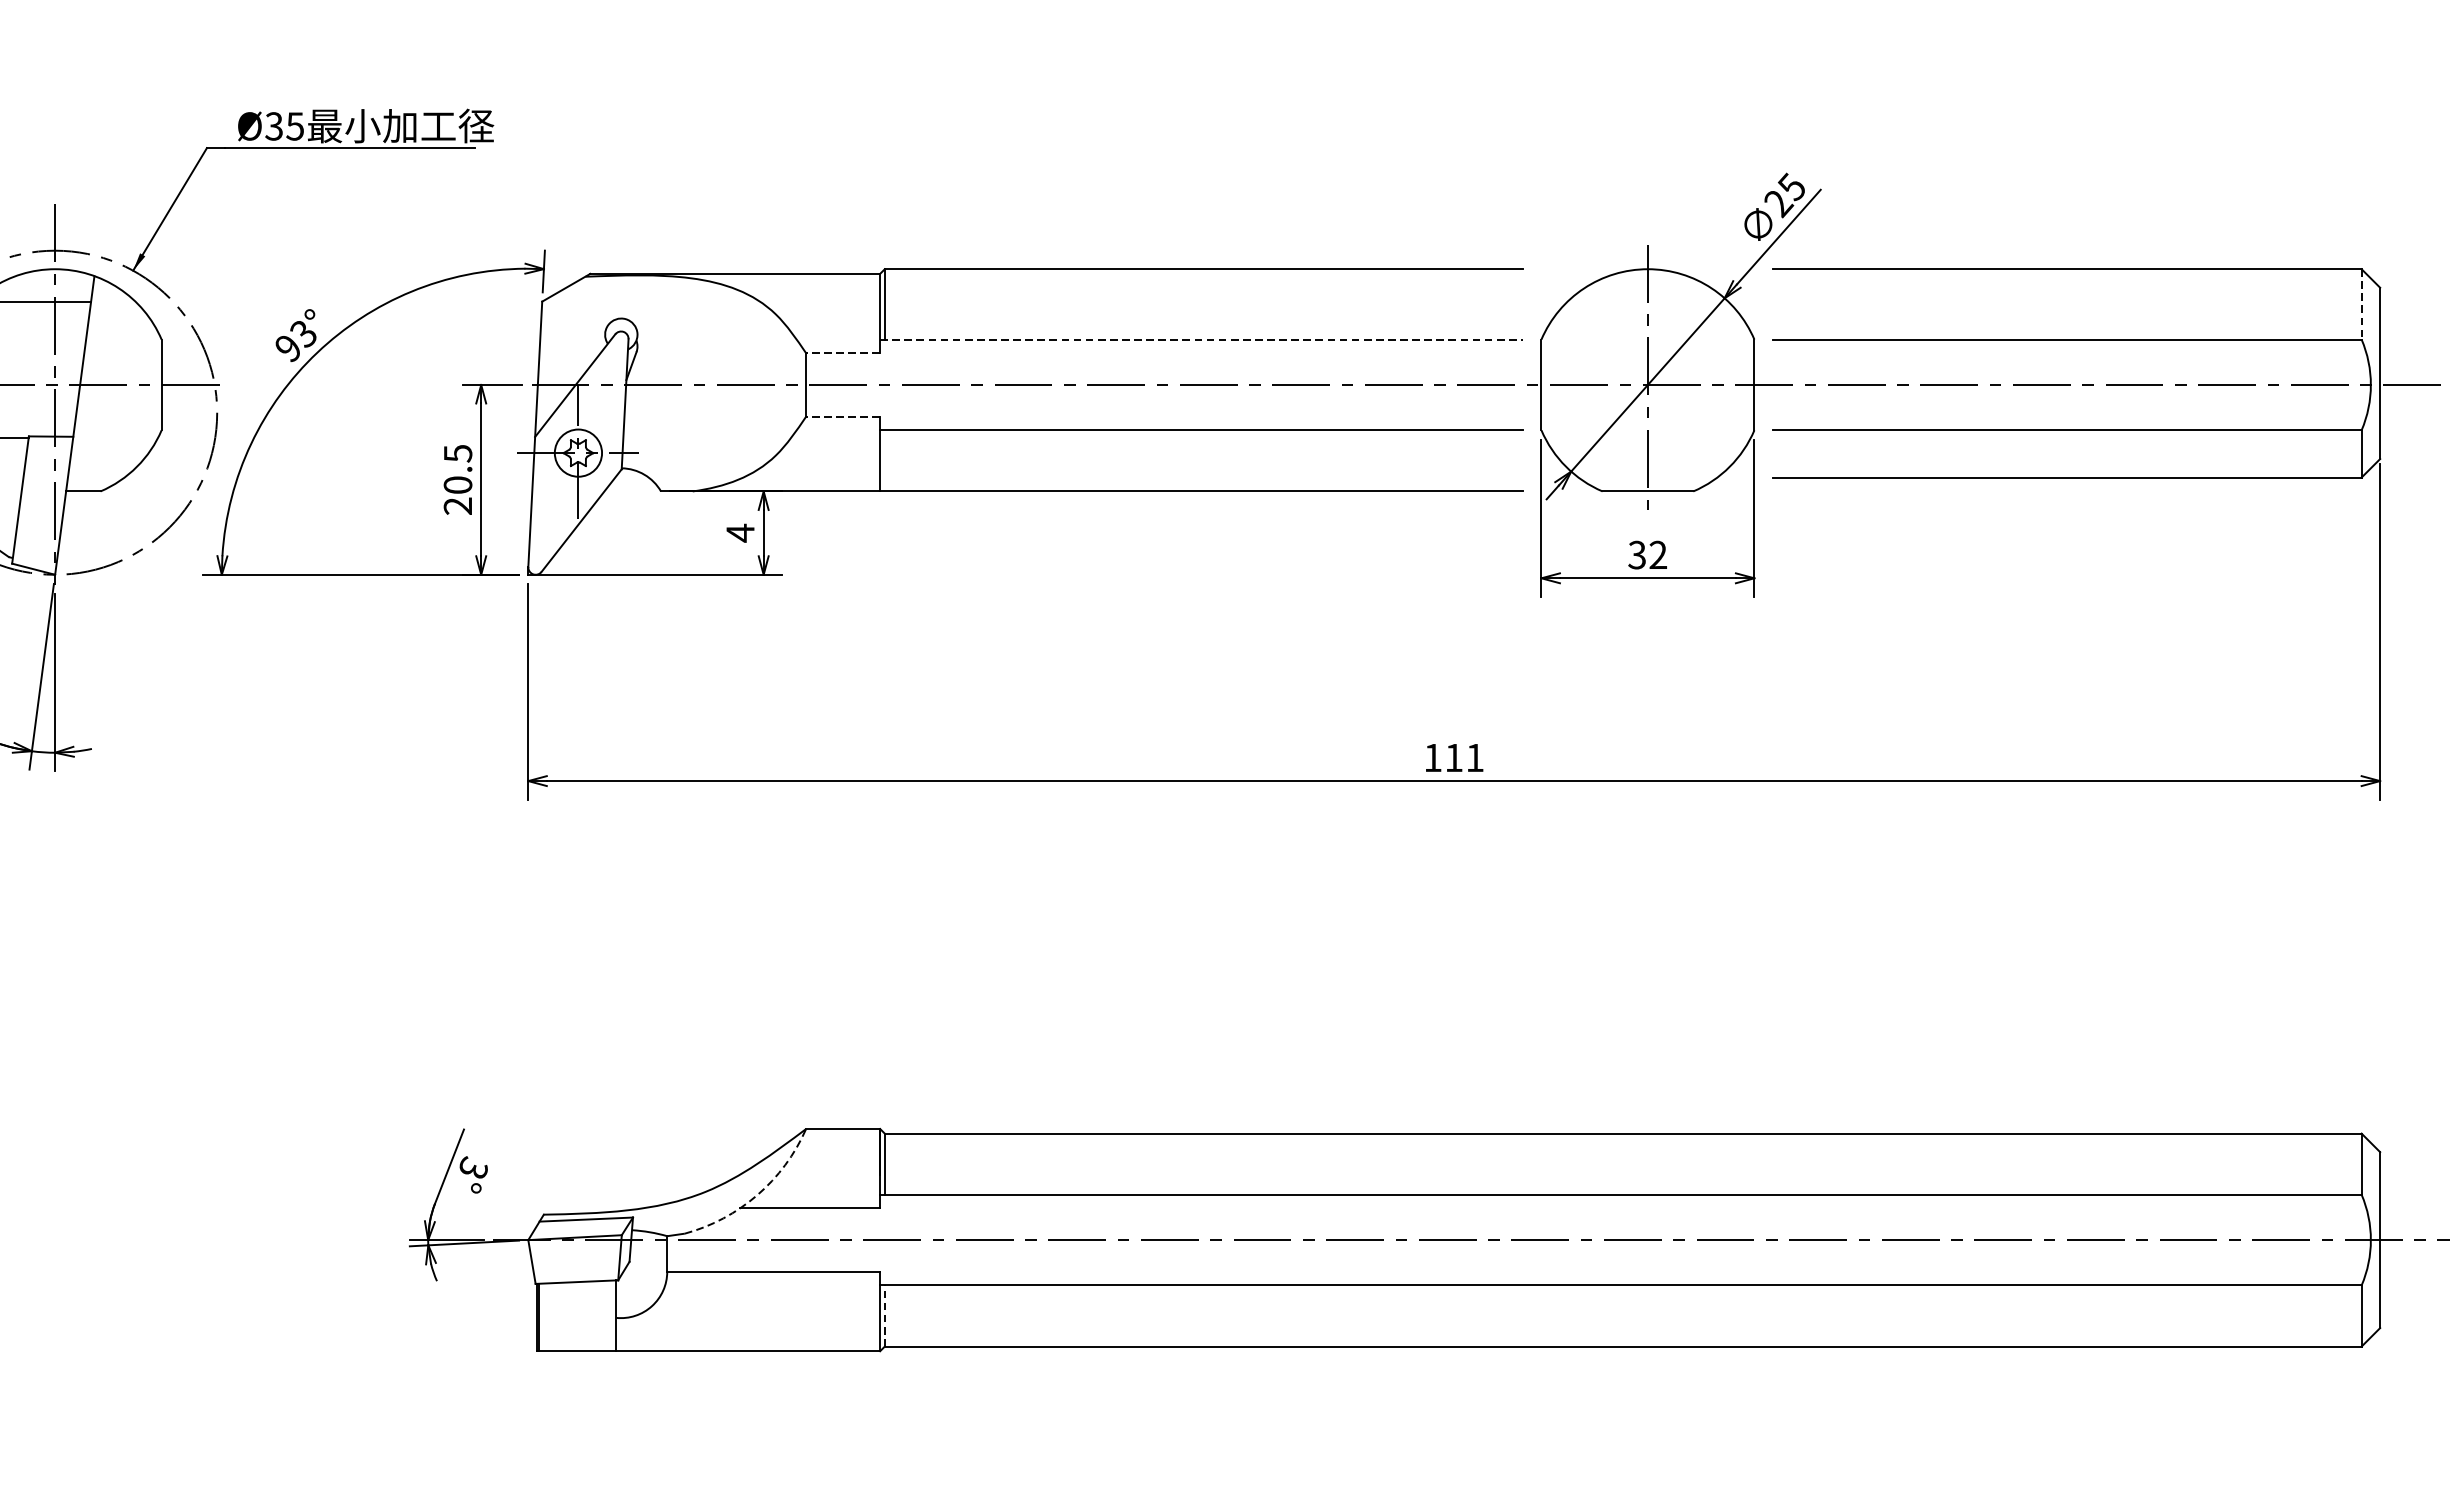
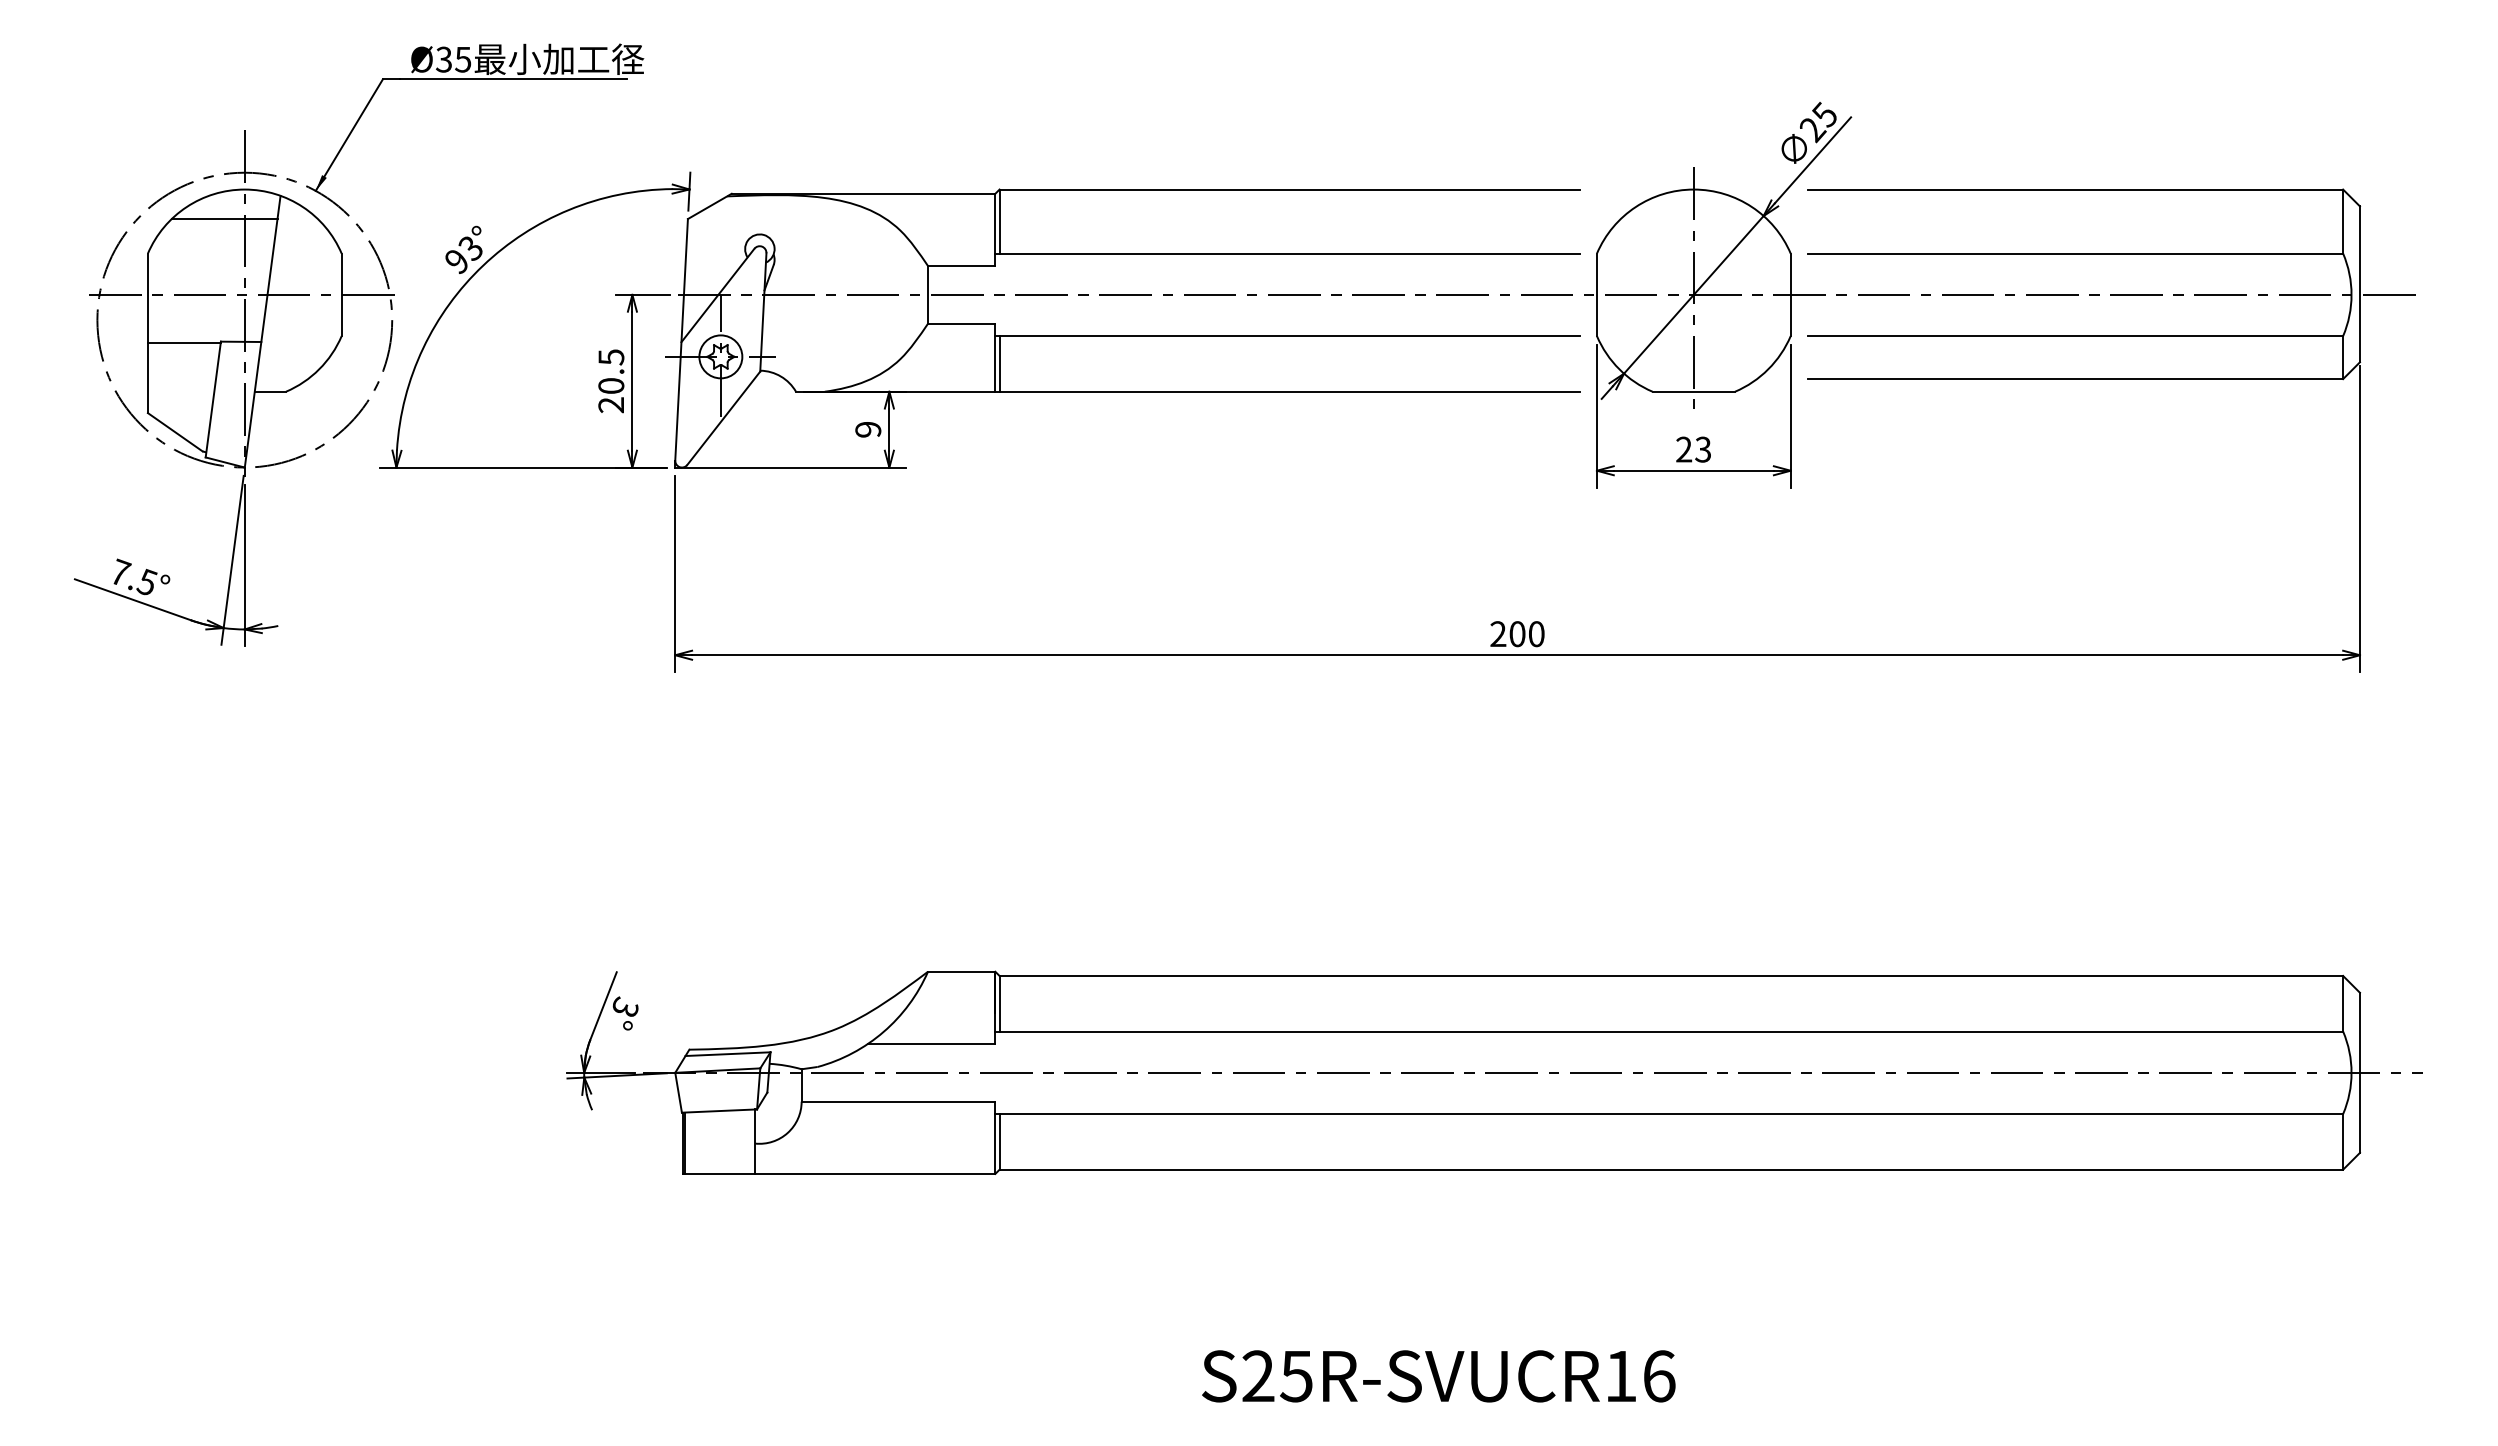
line: (2362, 305) -> (2343, 222), dashed -> solid
line: (1202, 339) -> (1288, 253), dashed -> solid
line: (842, 353) -> (961, 266), dashed -> solid
line: (842, 416) -> (961, 323), dashed -> solid
line: (884, 460) -> (999, 363), added
text: (740, 532) -> (868, 429), 4 -> 9
text: (1647, 554) -> (1693, 449), 32 -> 23
text: (1454, 758) -> (1517, 634), 111 -> 200
arc: (757, 1194) -> (883, 1031), dashed -> solid
line: (884, 1315) -> (999, 1141), dashed -> solid

